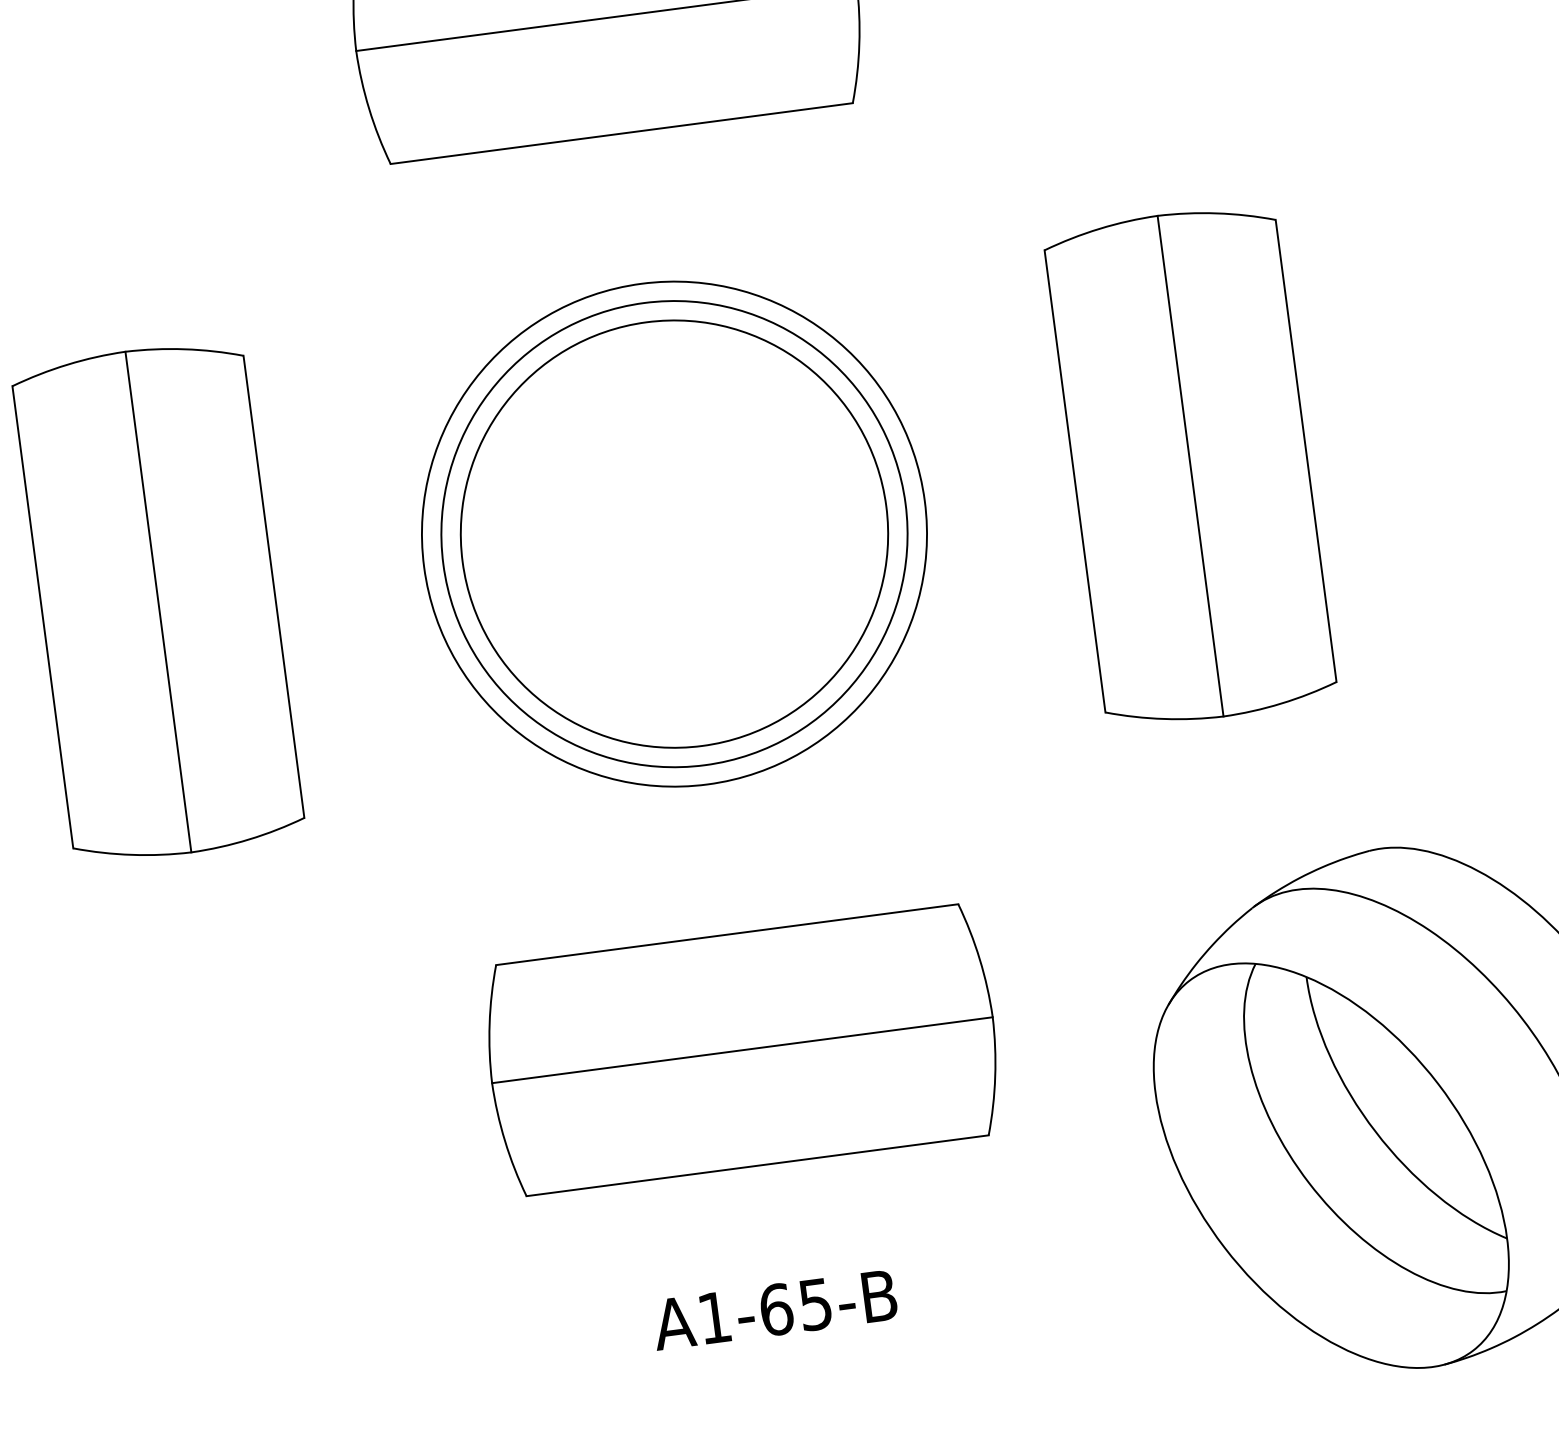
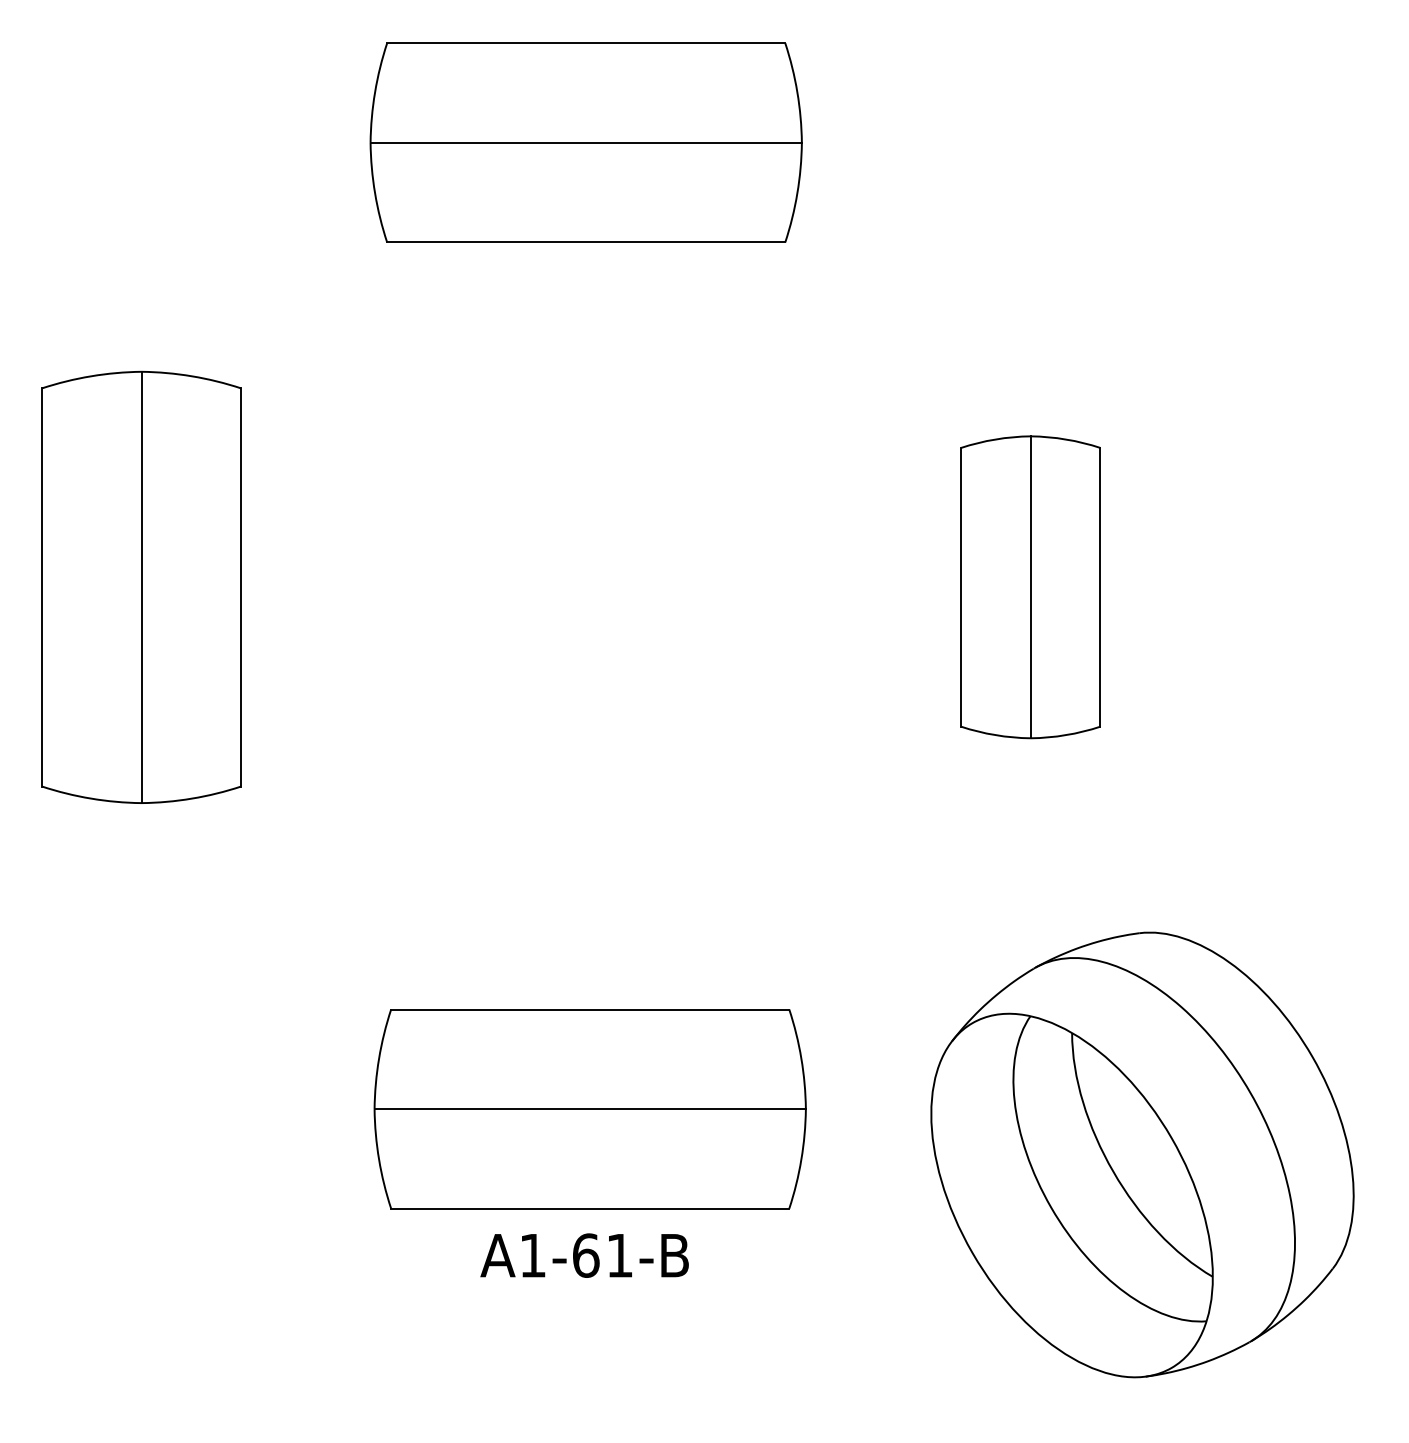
part: (1189, 465) -> (1030, 586), size x0.7
part: (673, 533) -> (585, 586), removed
part: (741, 1050) -> (589, 1109), moved
text: (815, 1304) -> (619, 1255), A1-65-B -> A1-61-B

